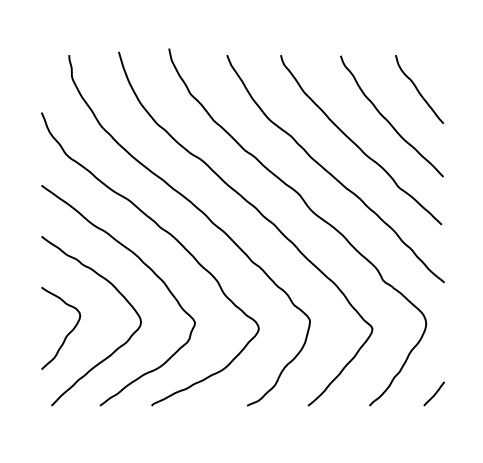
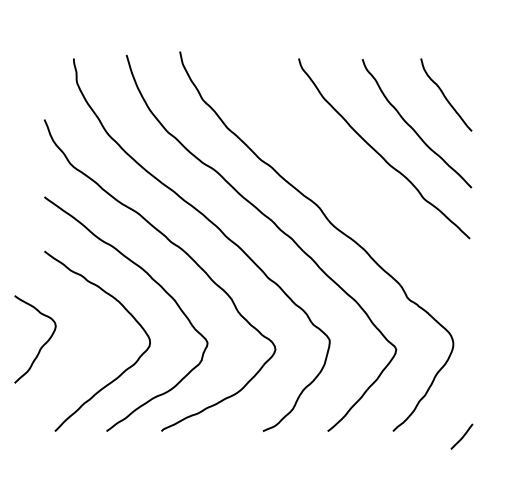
curve: (331, 173) -> (352, 184), removed
curve: (68, 332) -> (43, 343), moved
line: (434, 393) -> (462, 436), moved

